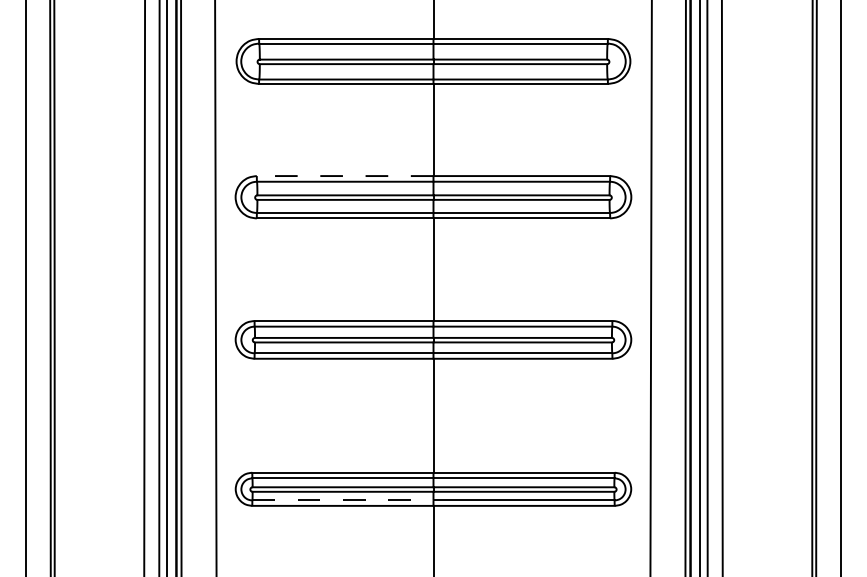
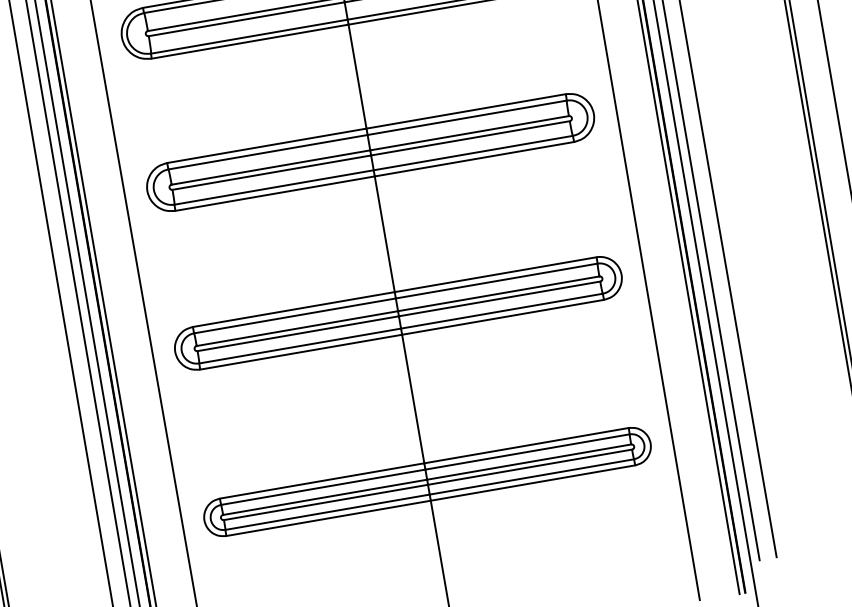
line: (344, 176) -> (266, 146), dashed -> solid
line: (342, 500) -> (327, 512), dashed -> solid

